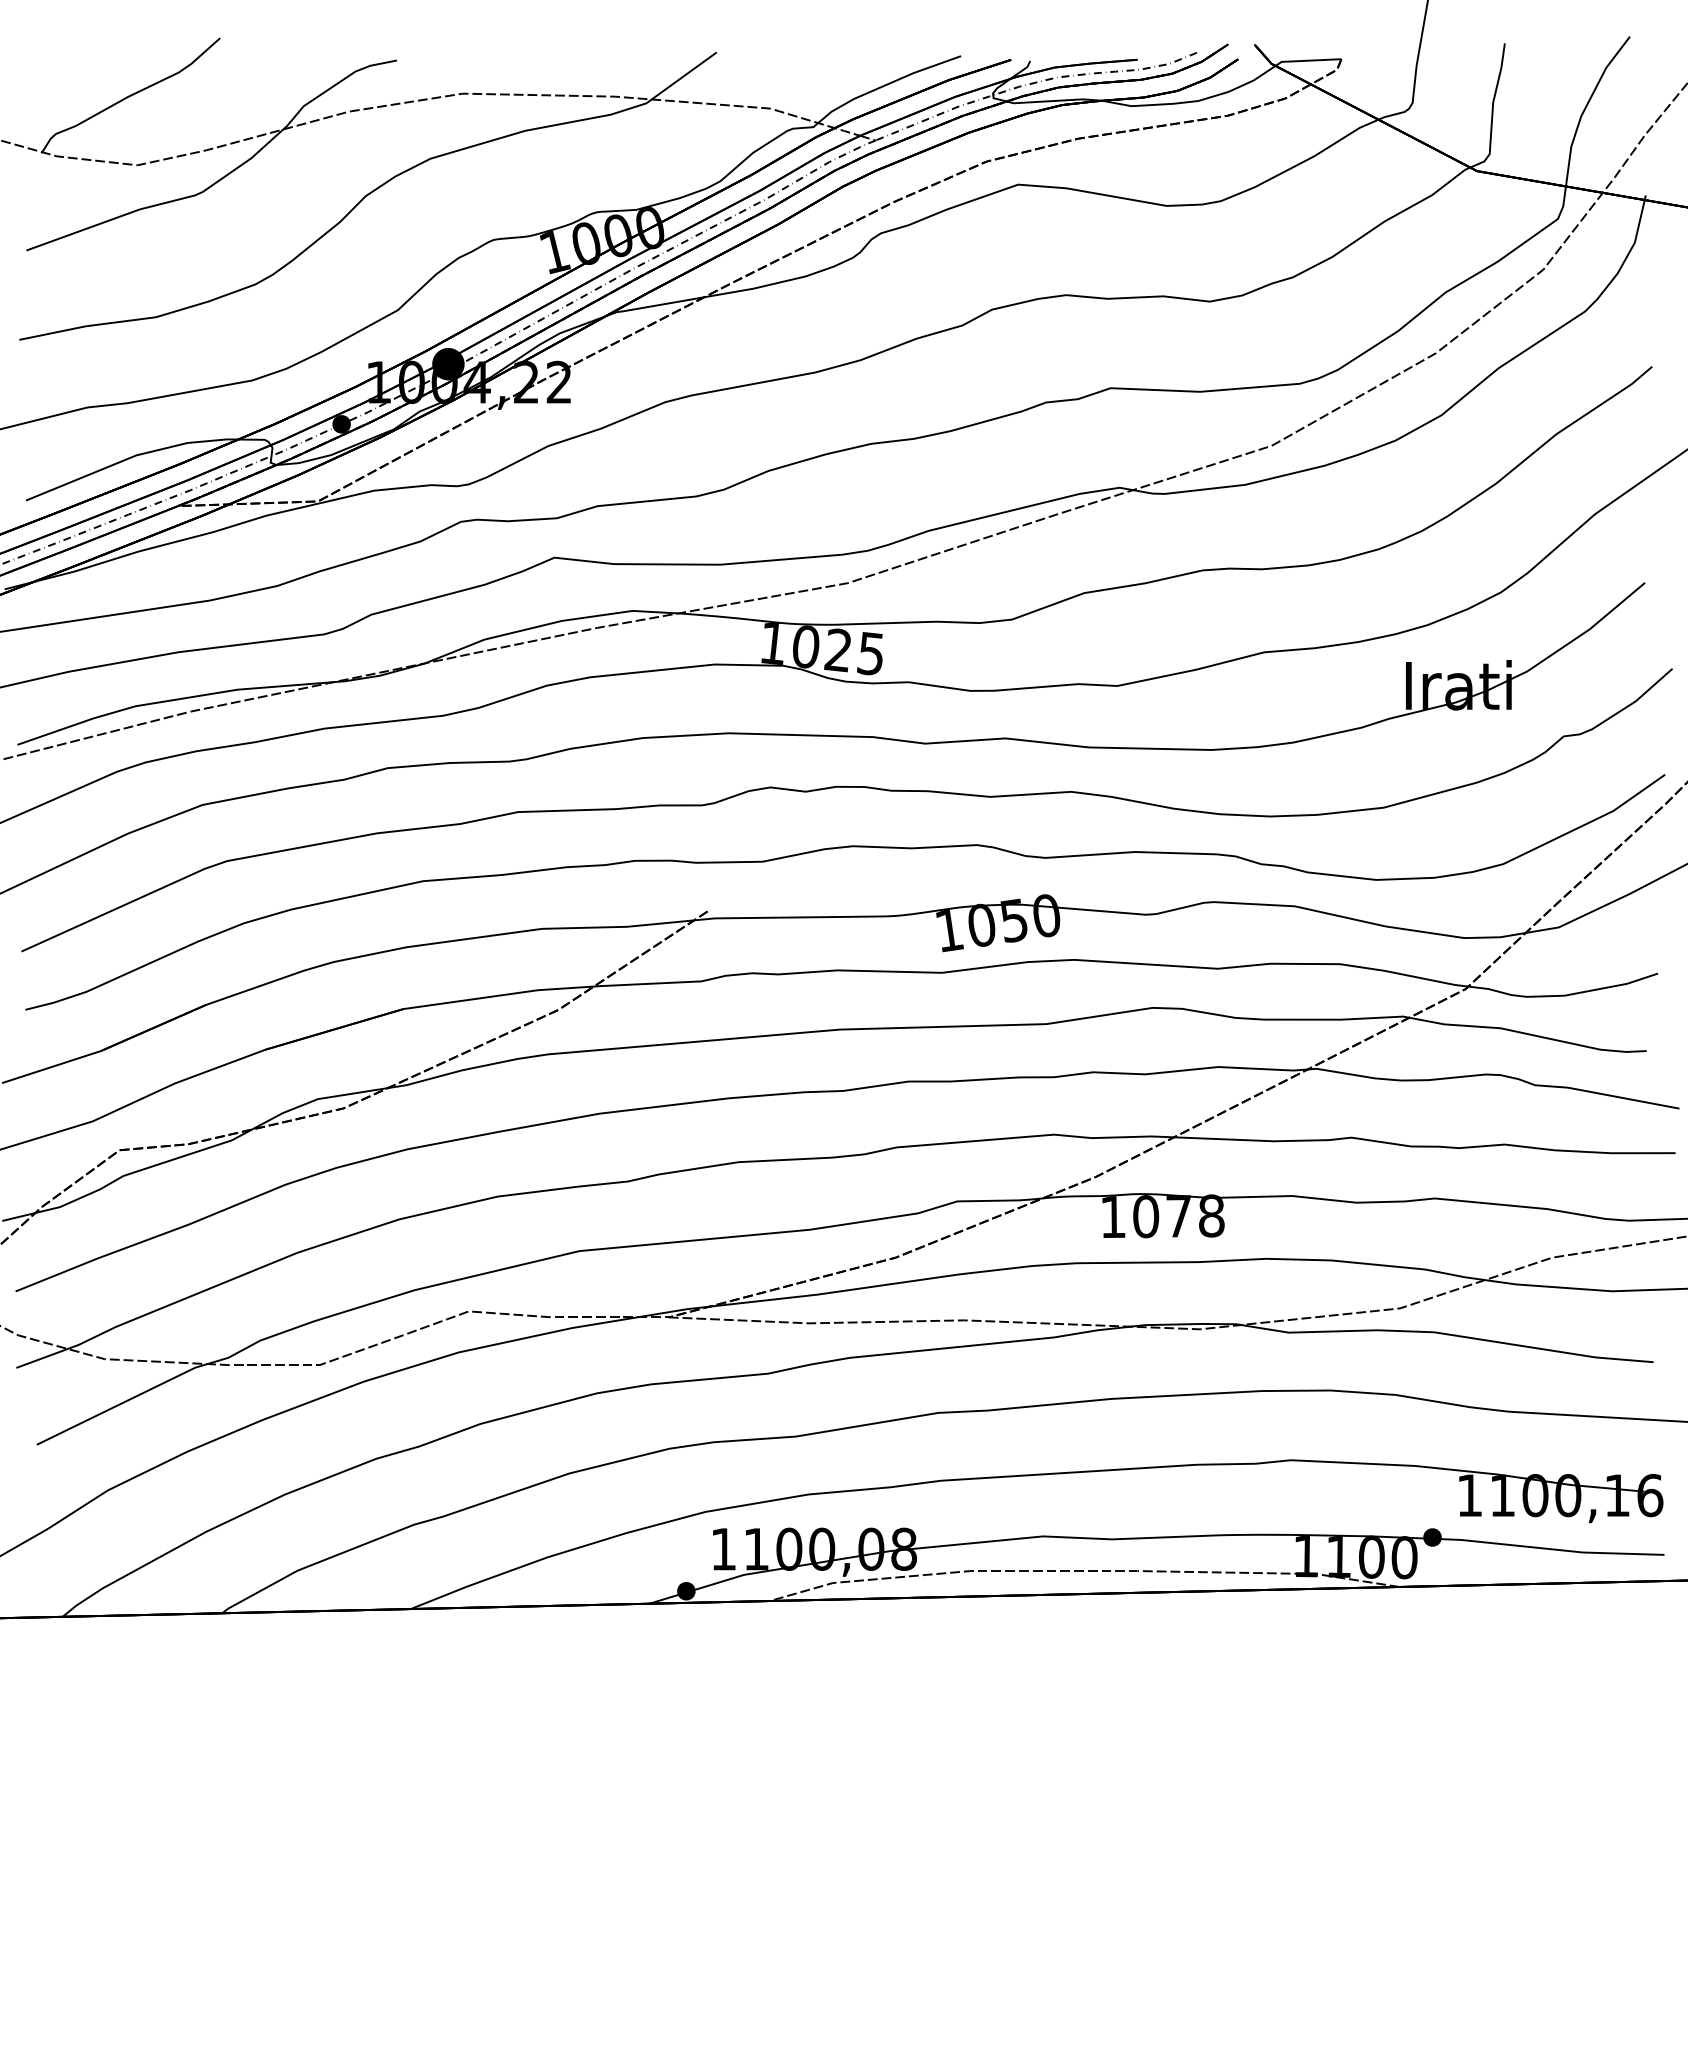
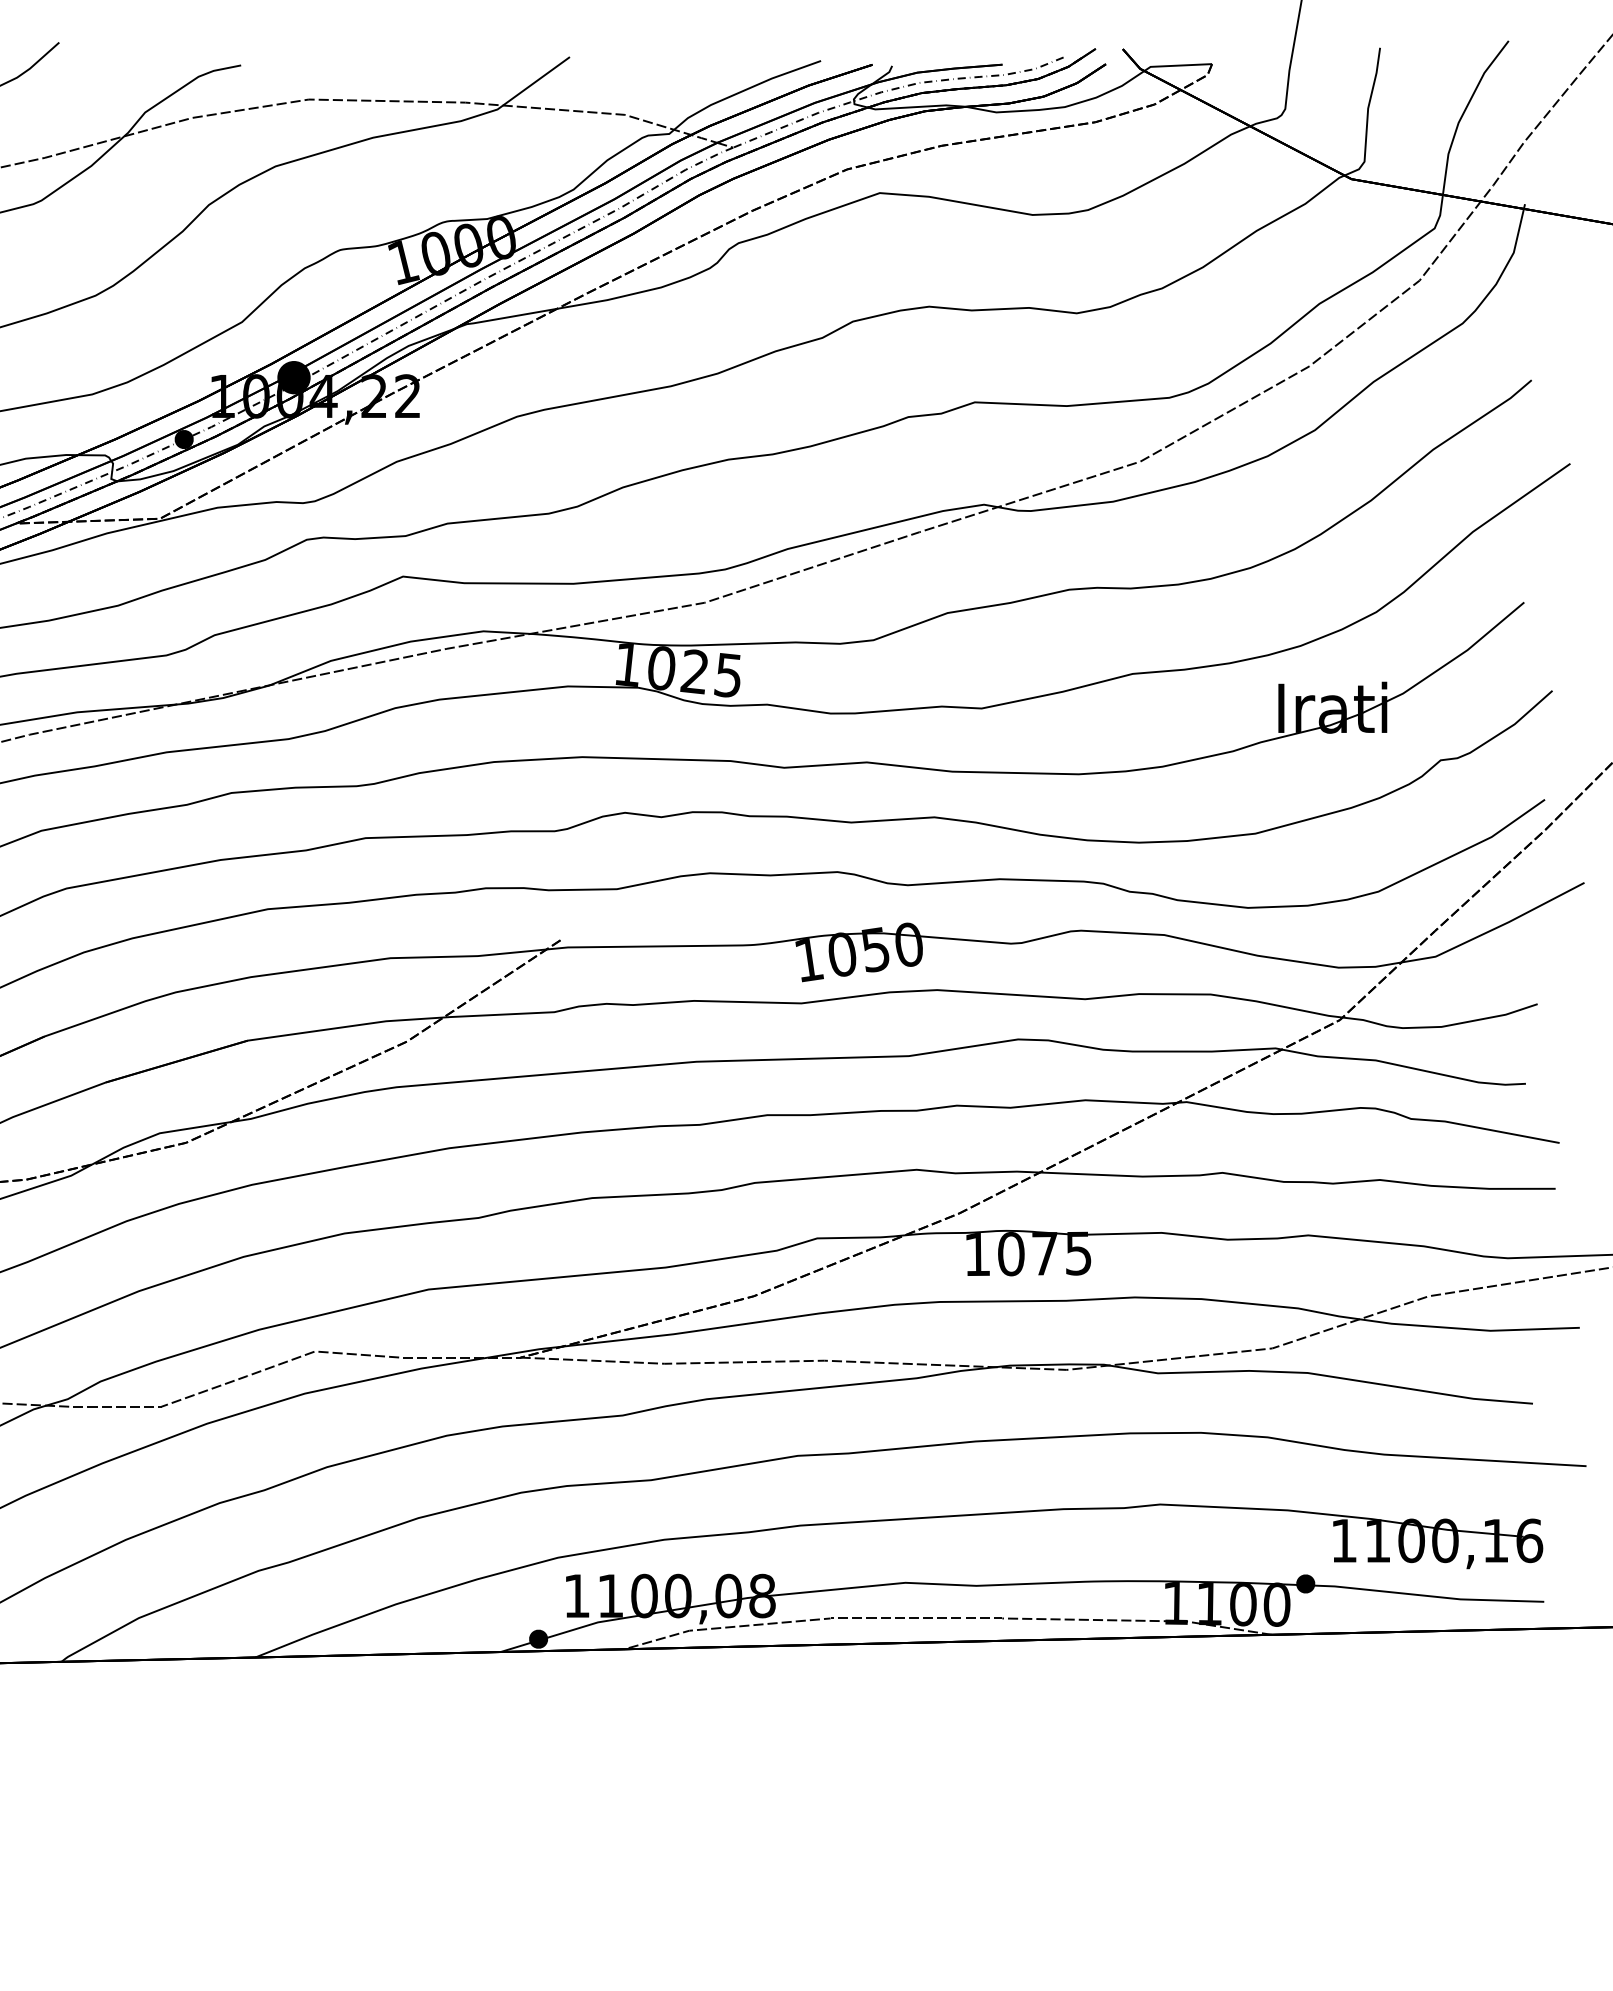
text: (1211, 1215) -> (1078, 1252), 1078 -> 1075

